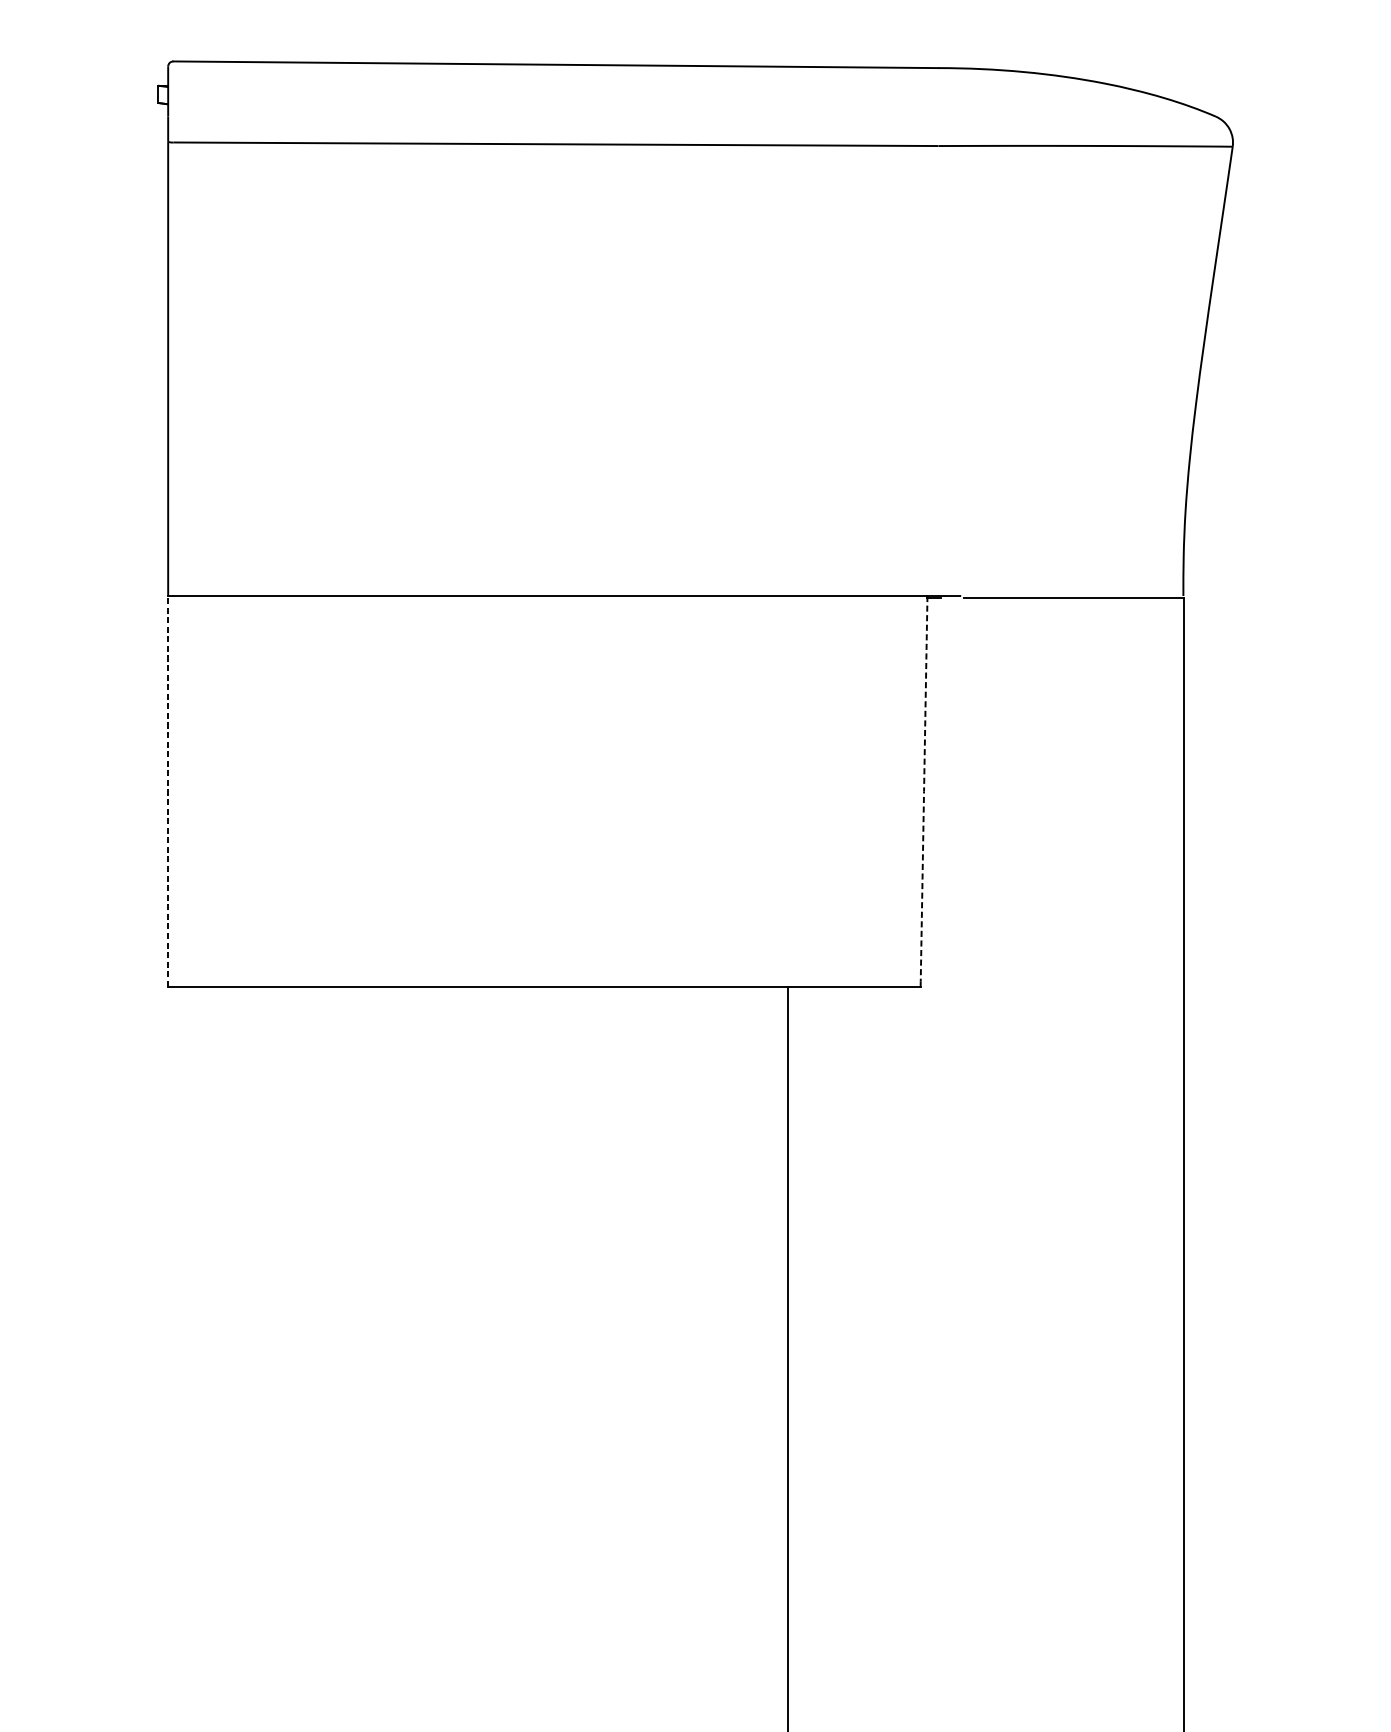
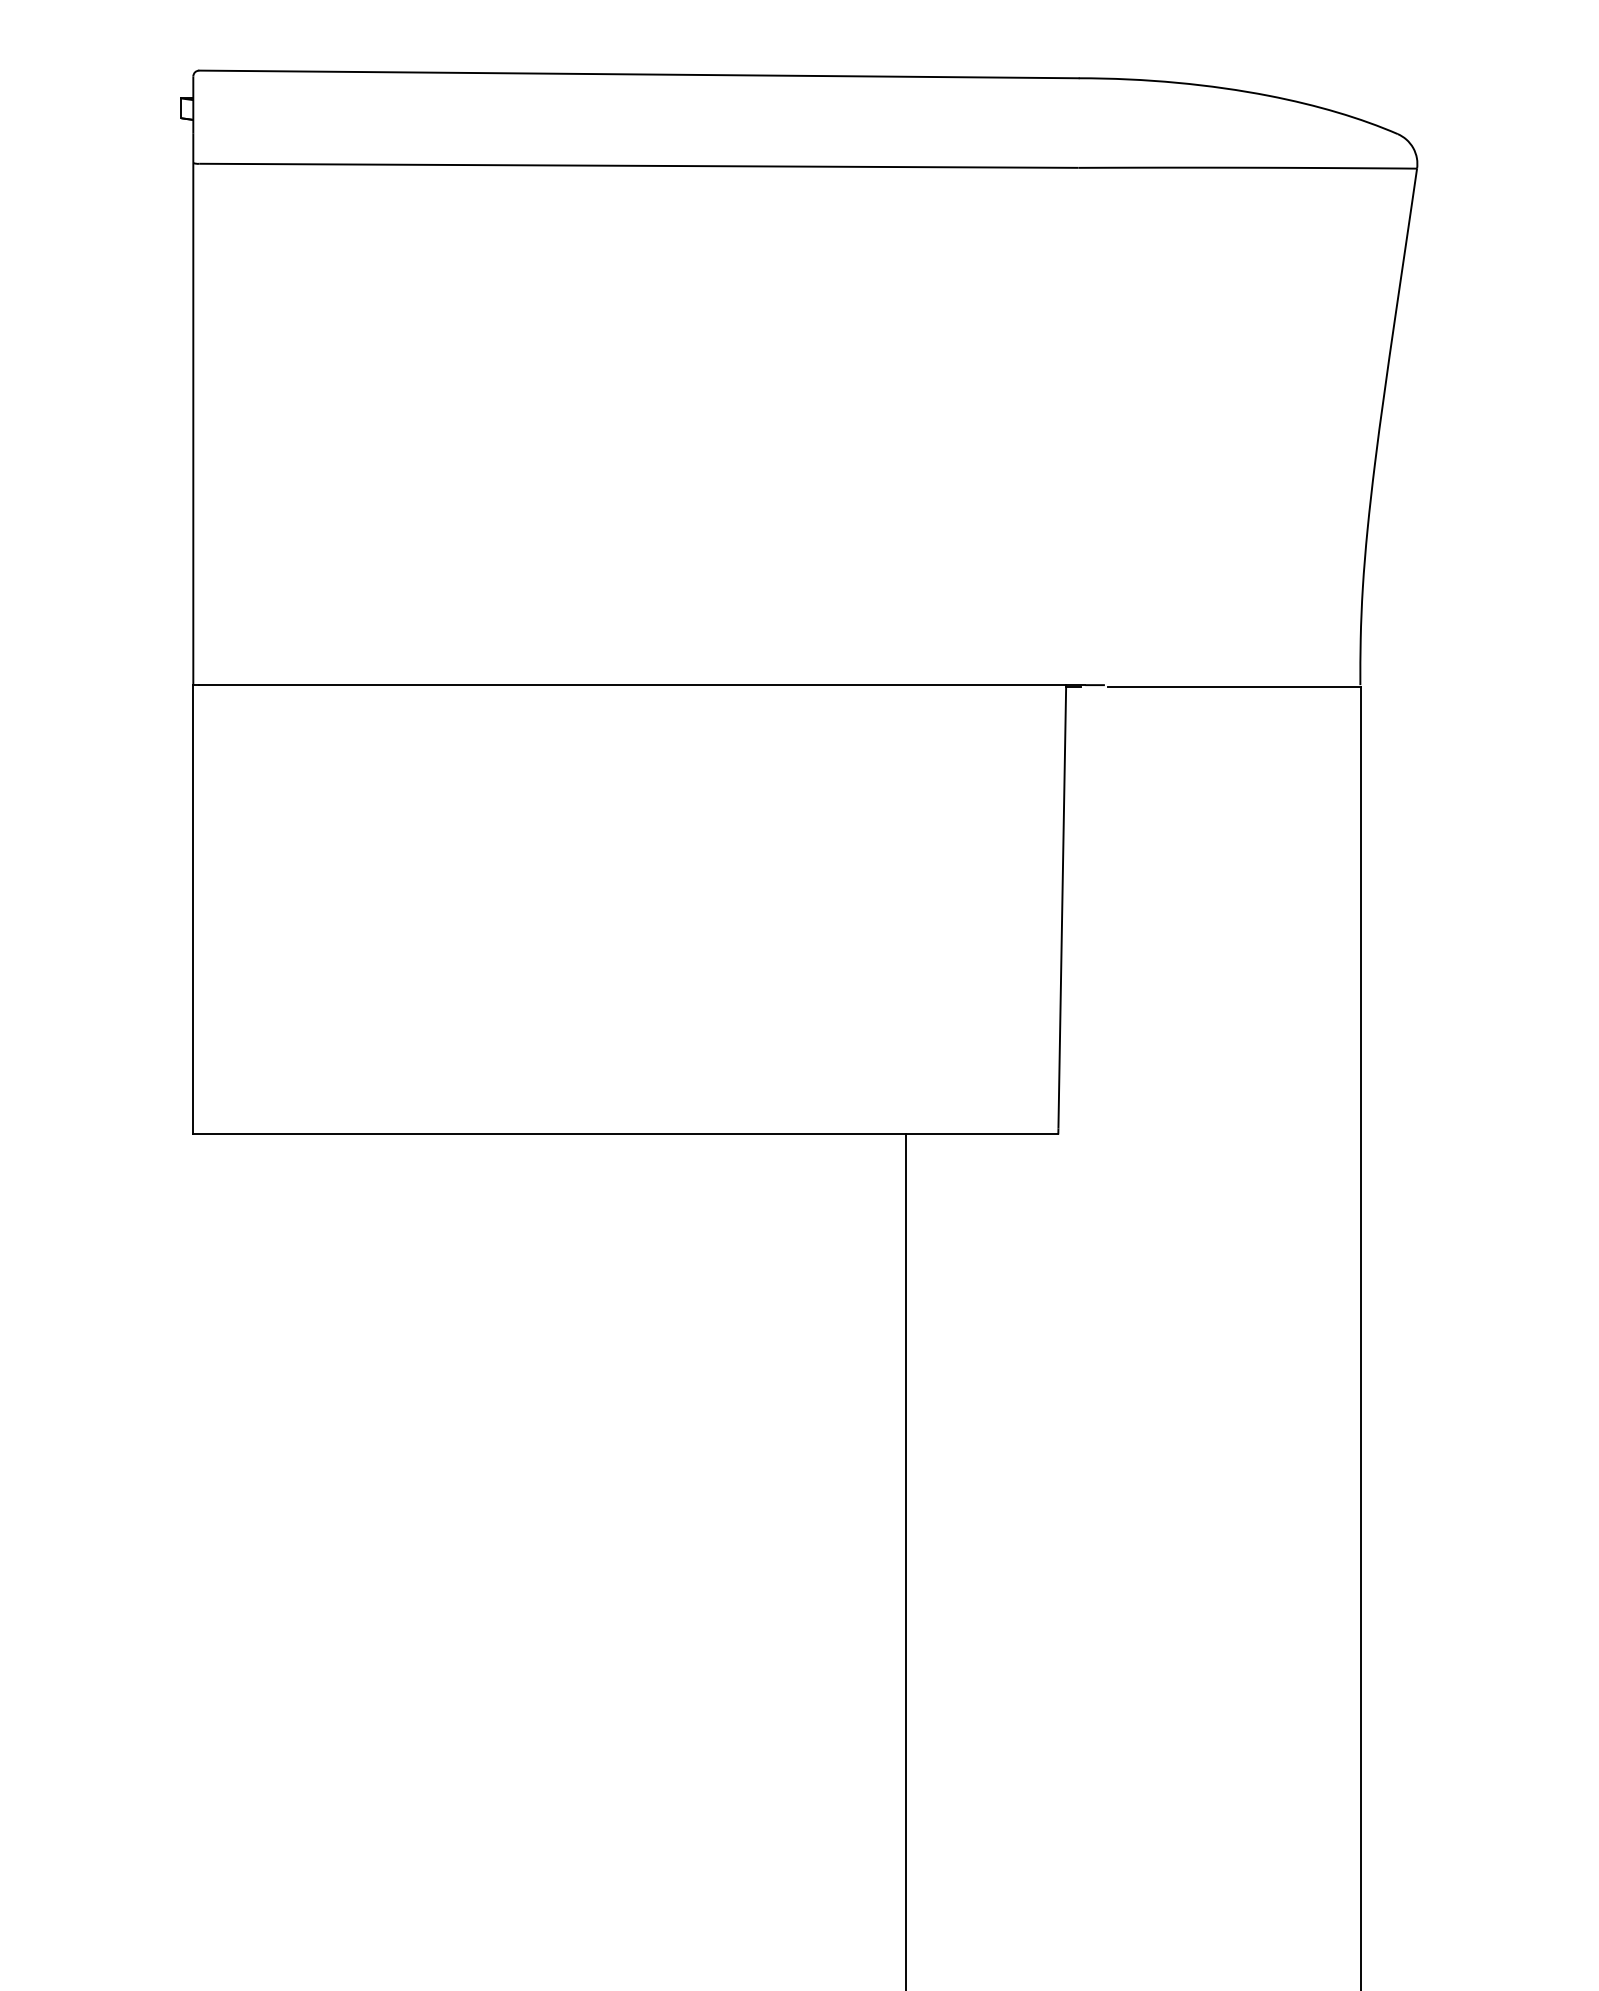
line: (924, 789) -> (1062, 907), dashed -> solid
line: (168, 791) -> (193, 909), dashed -> solid

